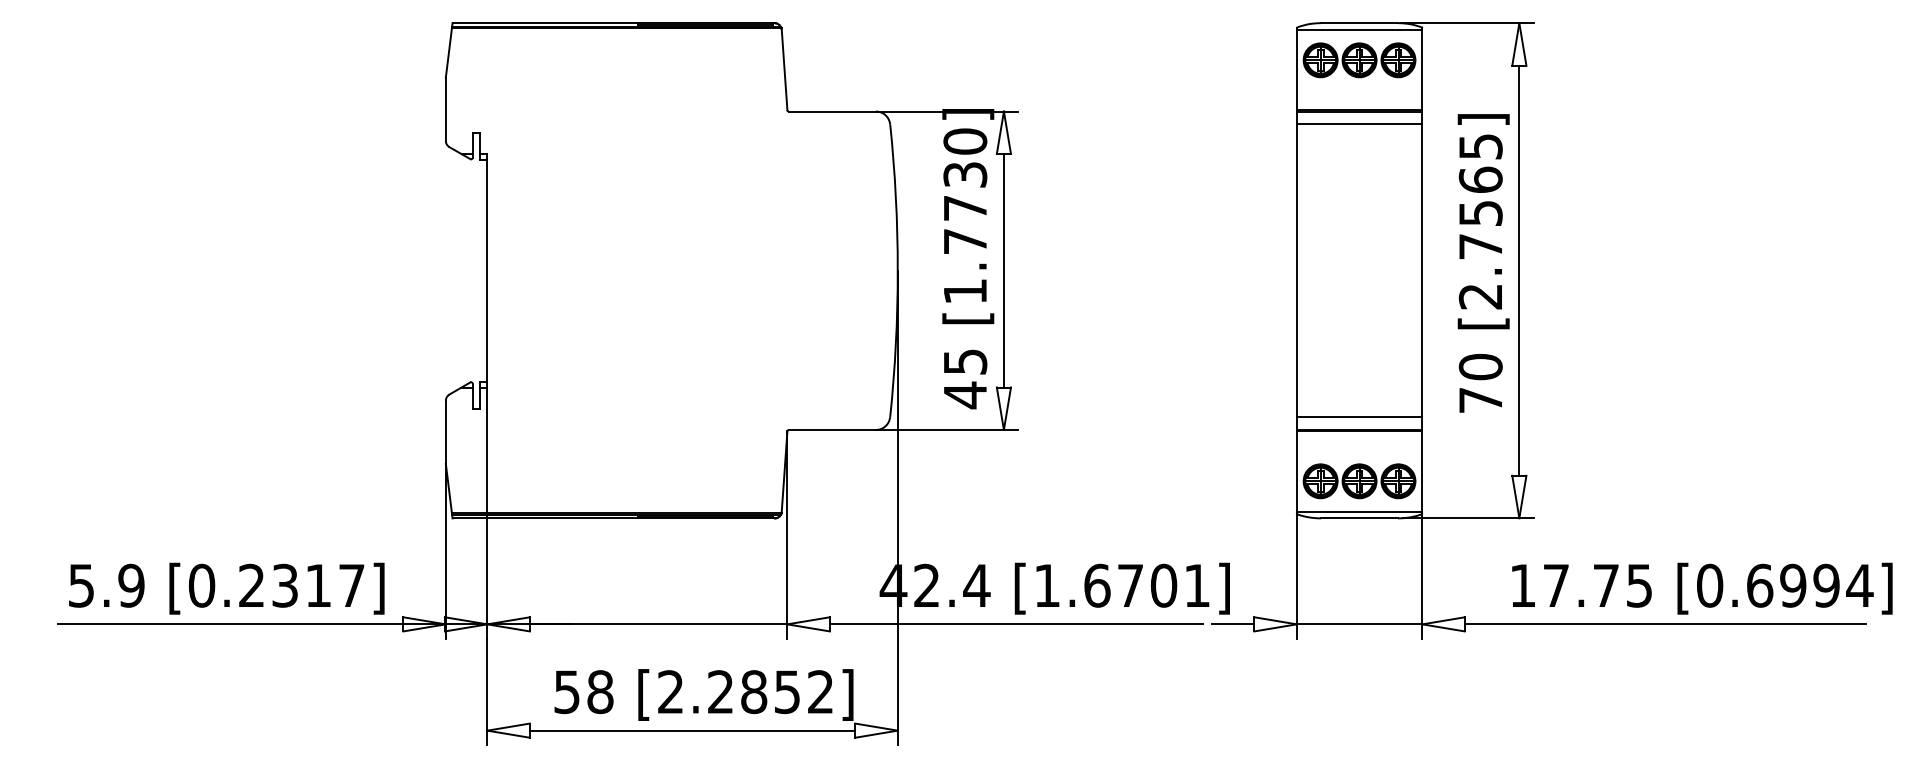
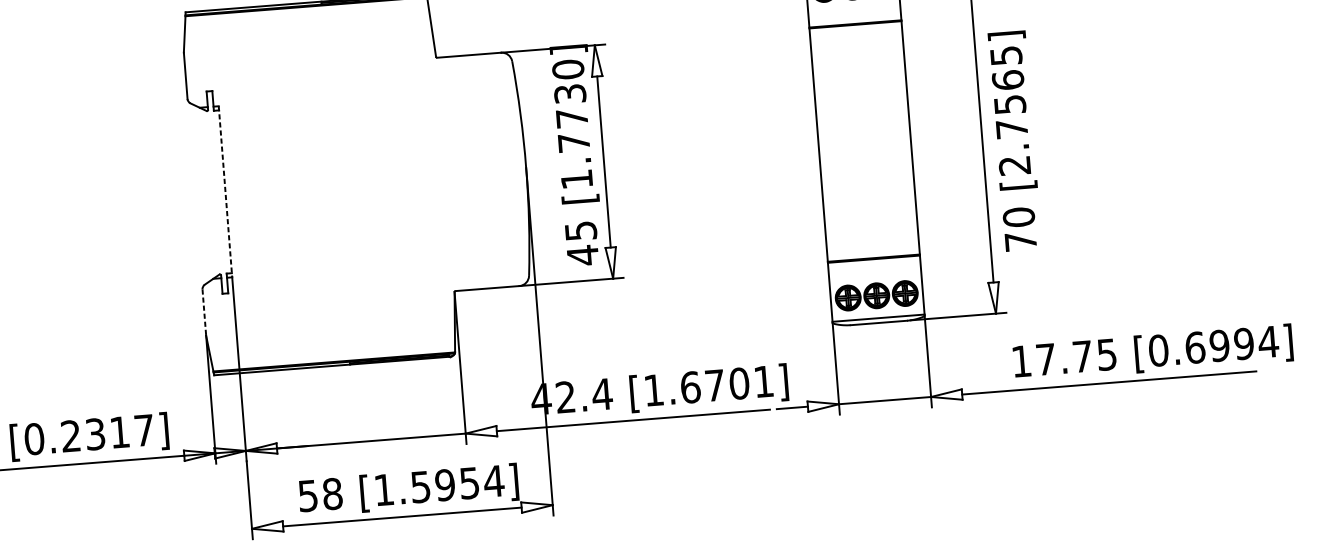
line: (1359, 124) -> (856, 34), removed
text: (1483, 263) -> (1014, 141), moved
line: (487, 270) -> (225, 191), solid -> dashed
line: (1359, 417) -> (873, 249), removed
line: (445, 432) -> (204, 312), solid -> dashed
text: (1702, 588) -> (1153, 353), moved
text: (746, 692) -> (439, 485), [2.2852] -> [1.5954]

